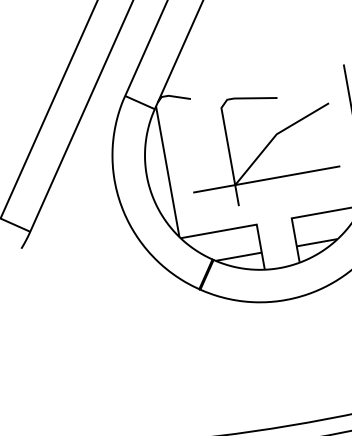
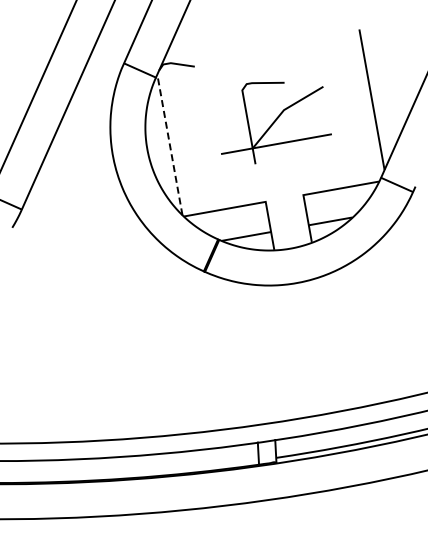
part: (266, 150) -> (276, 122), size x0.7
line: (167, 171) -> (169, 144), solid -> dashed

